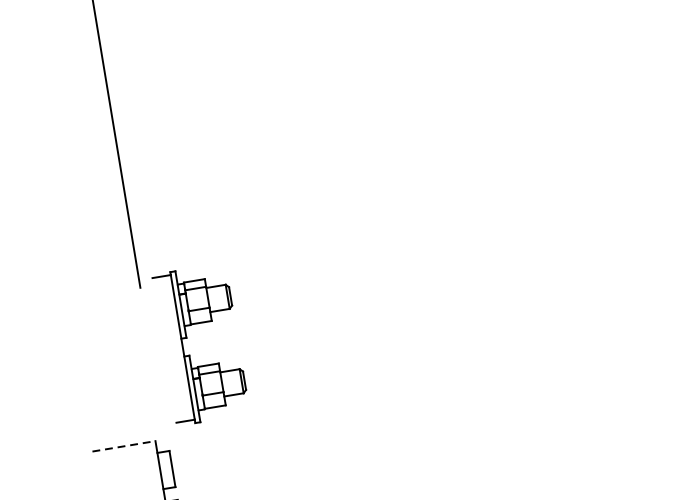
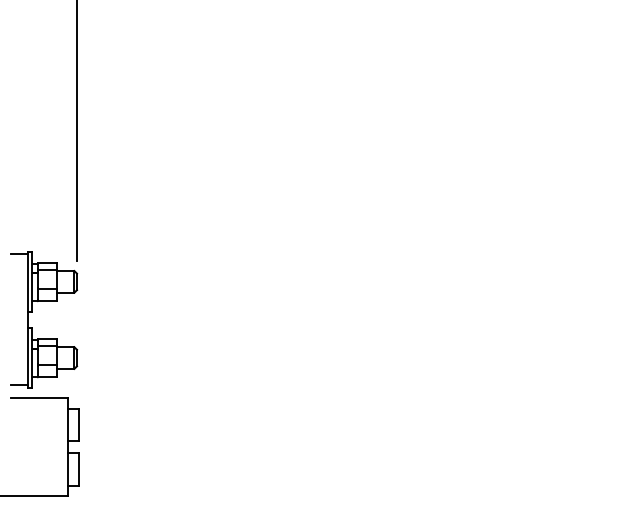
part: (186, 338) -> (32, 312), moved
line: (125, 446) -> (40, 398), dashed -> solid

